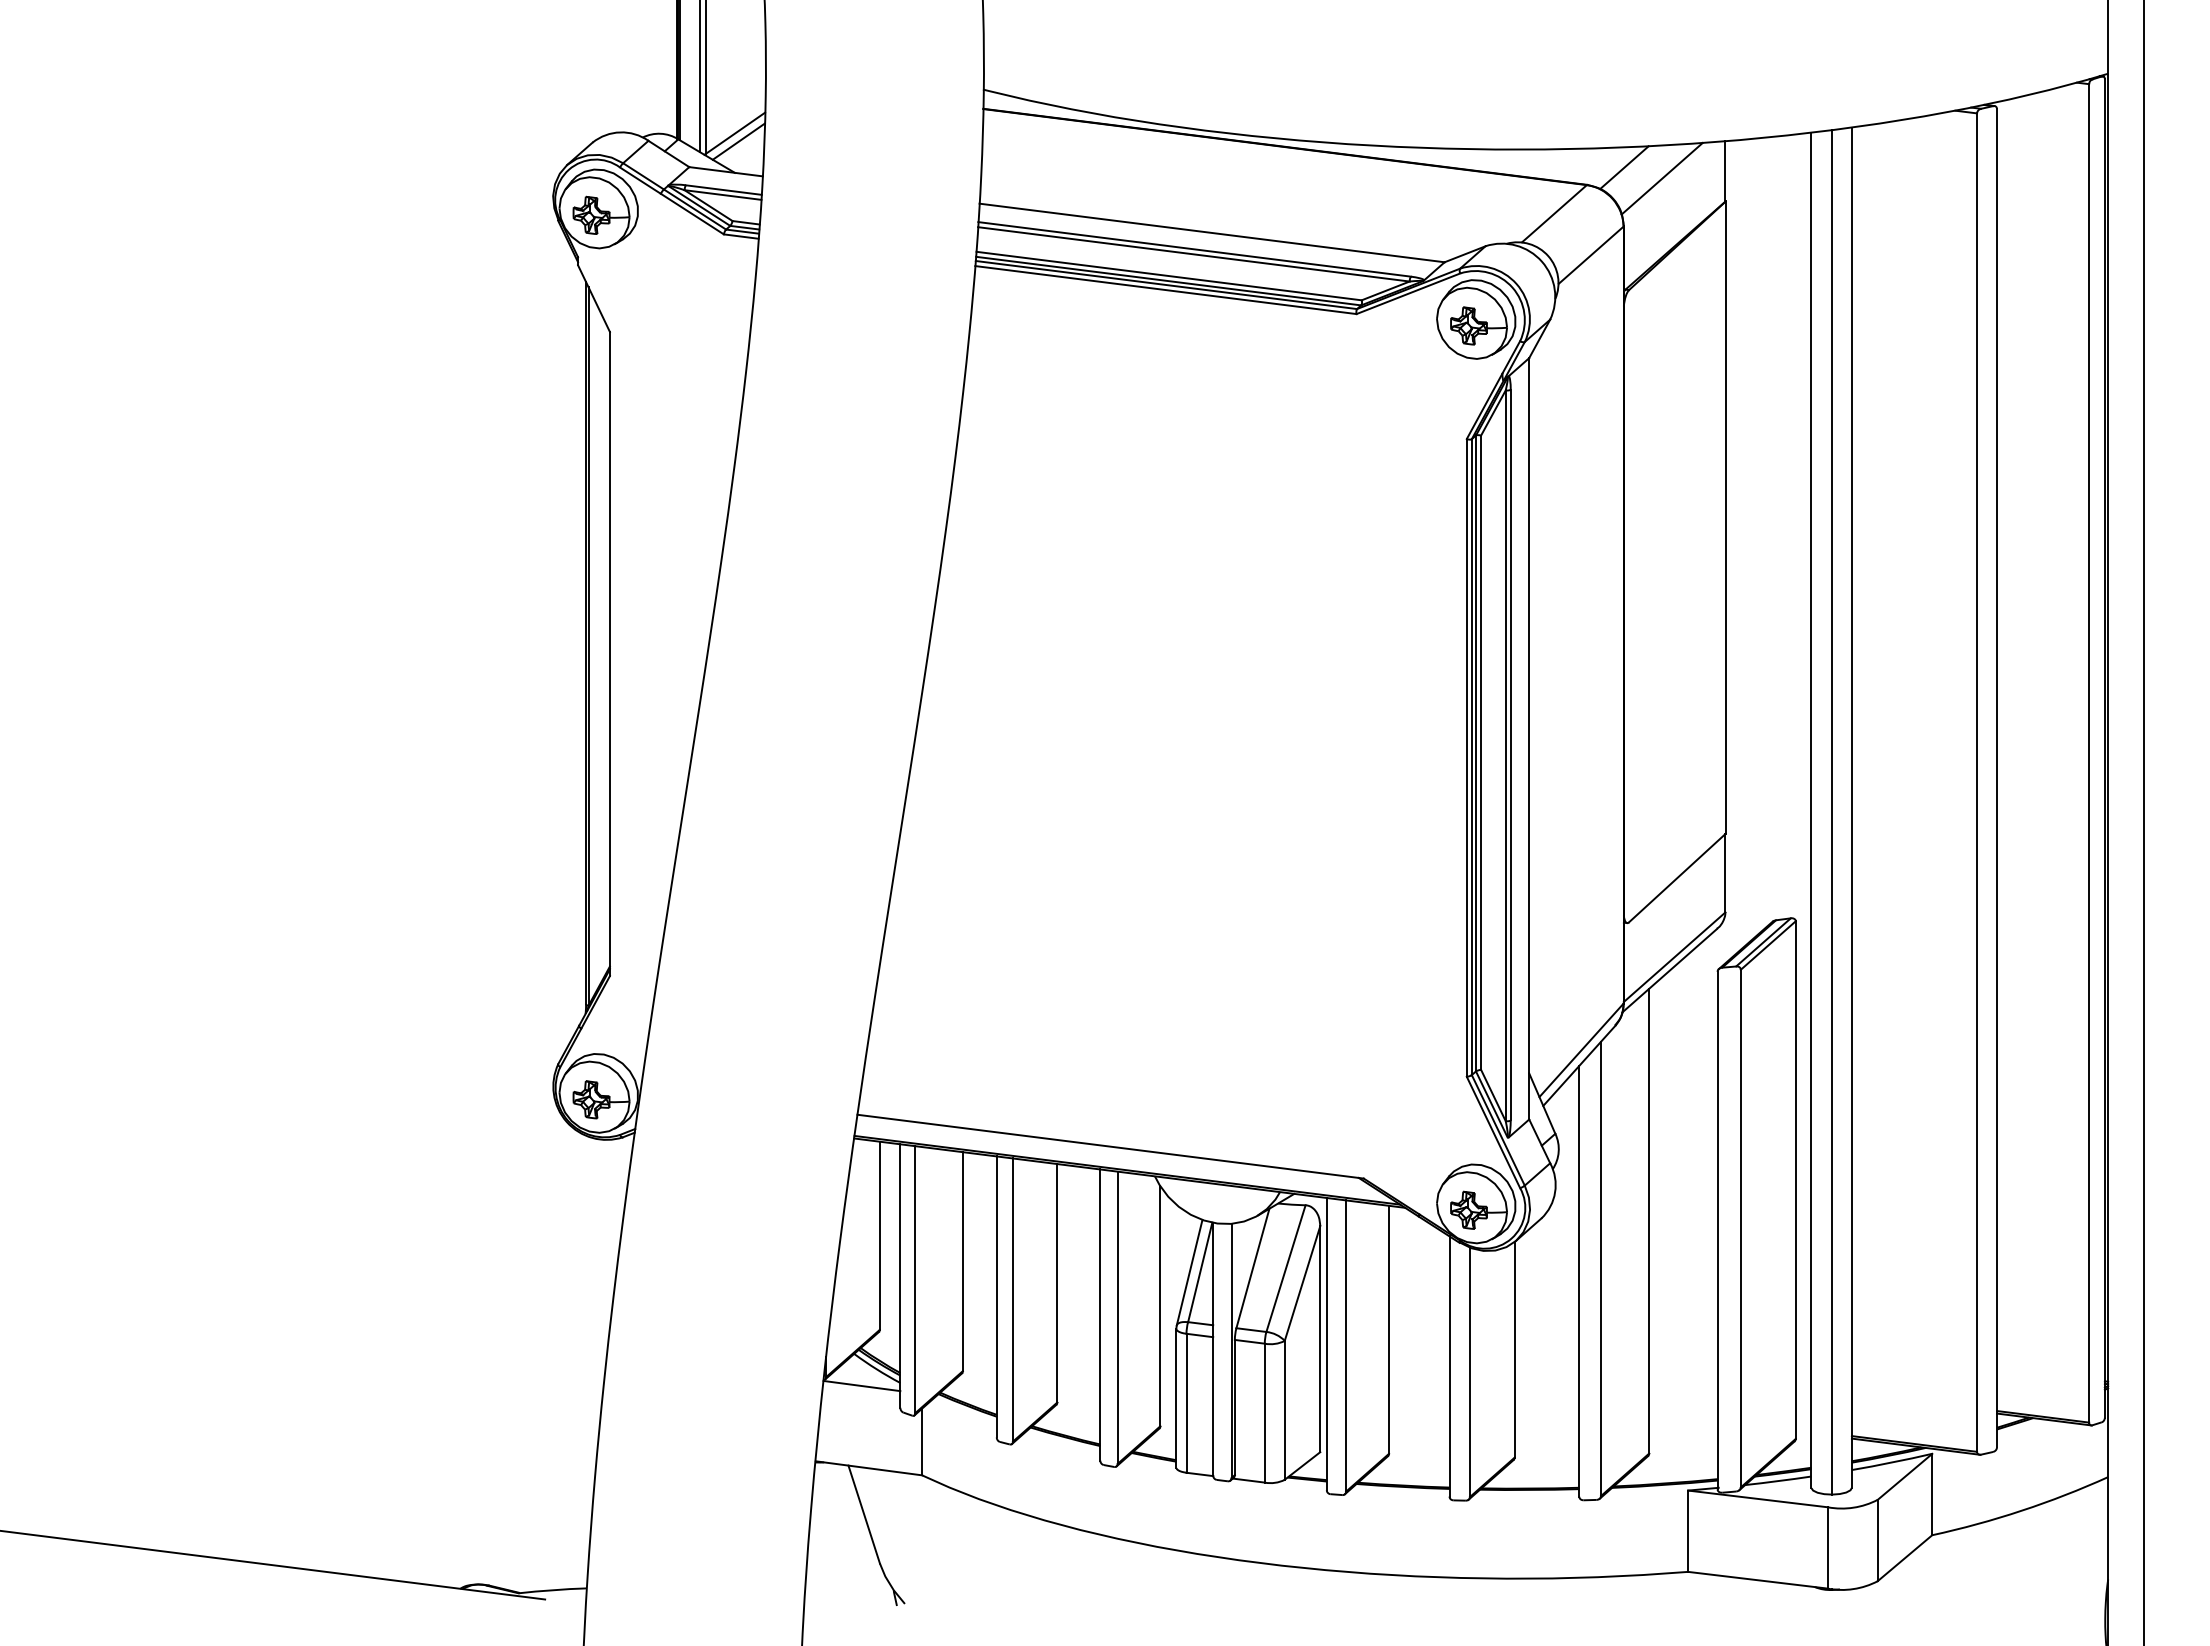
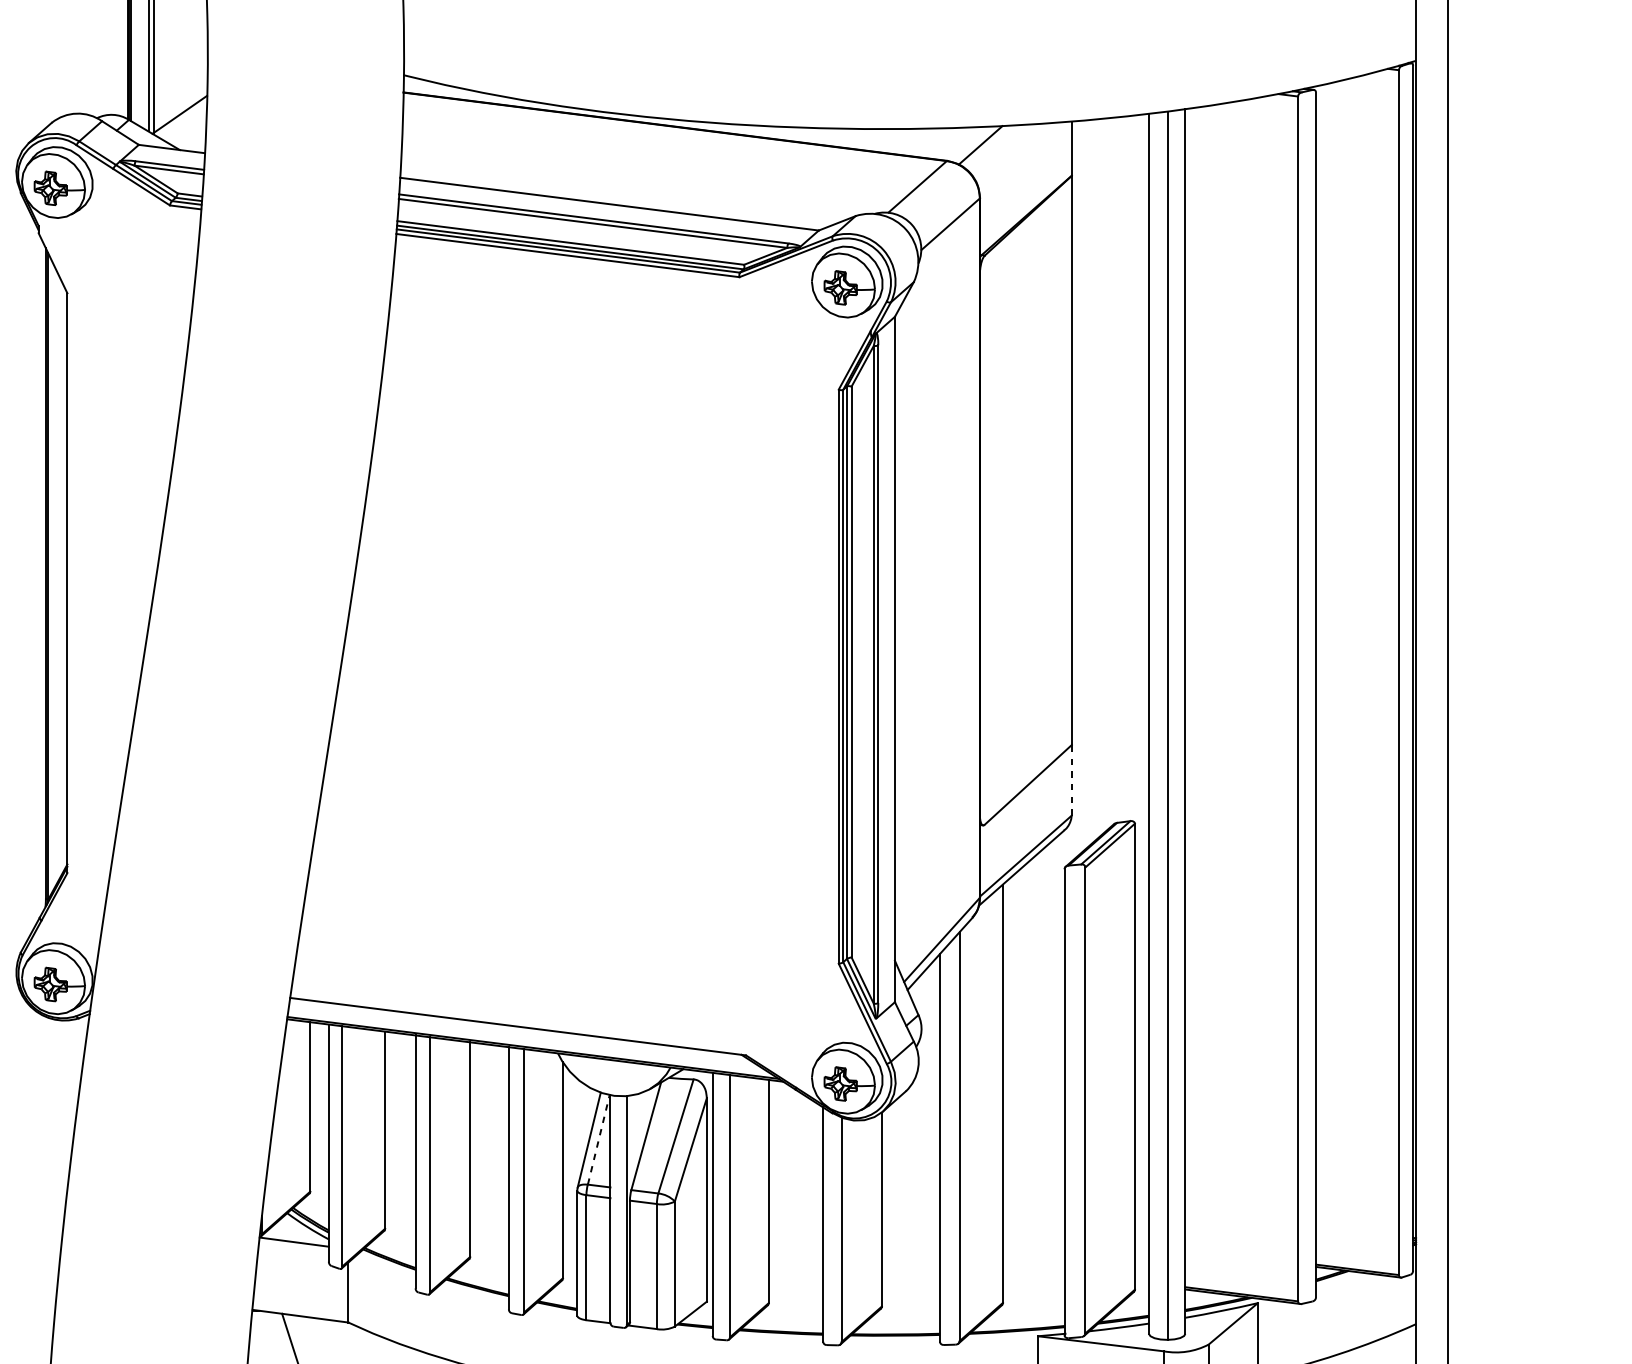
line: (738, 141) -> (183, 121), removed
line: (1661, 178) -> (1014, 155), removed
line: (1725, 872) -> (1071, 779), solid -> dashed
line: (1200, 1271) -> (599, 1139), solid -> dashed

